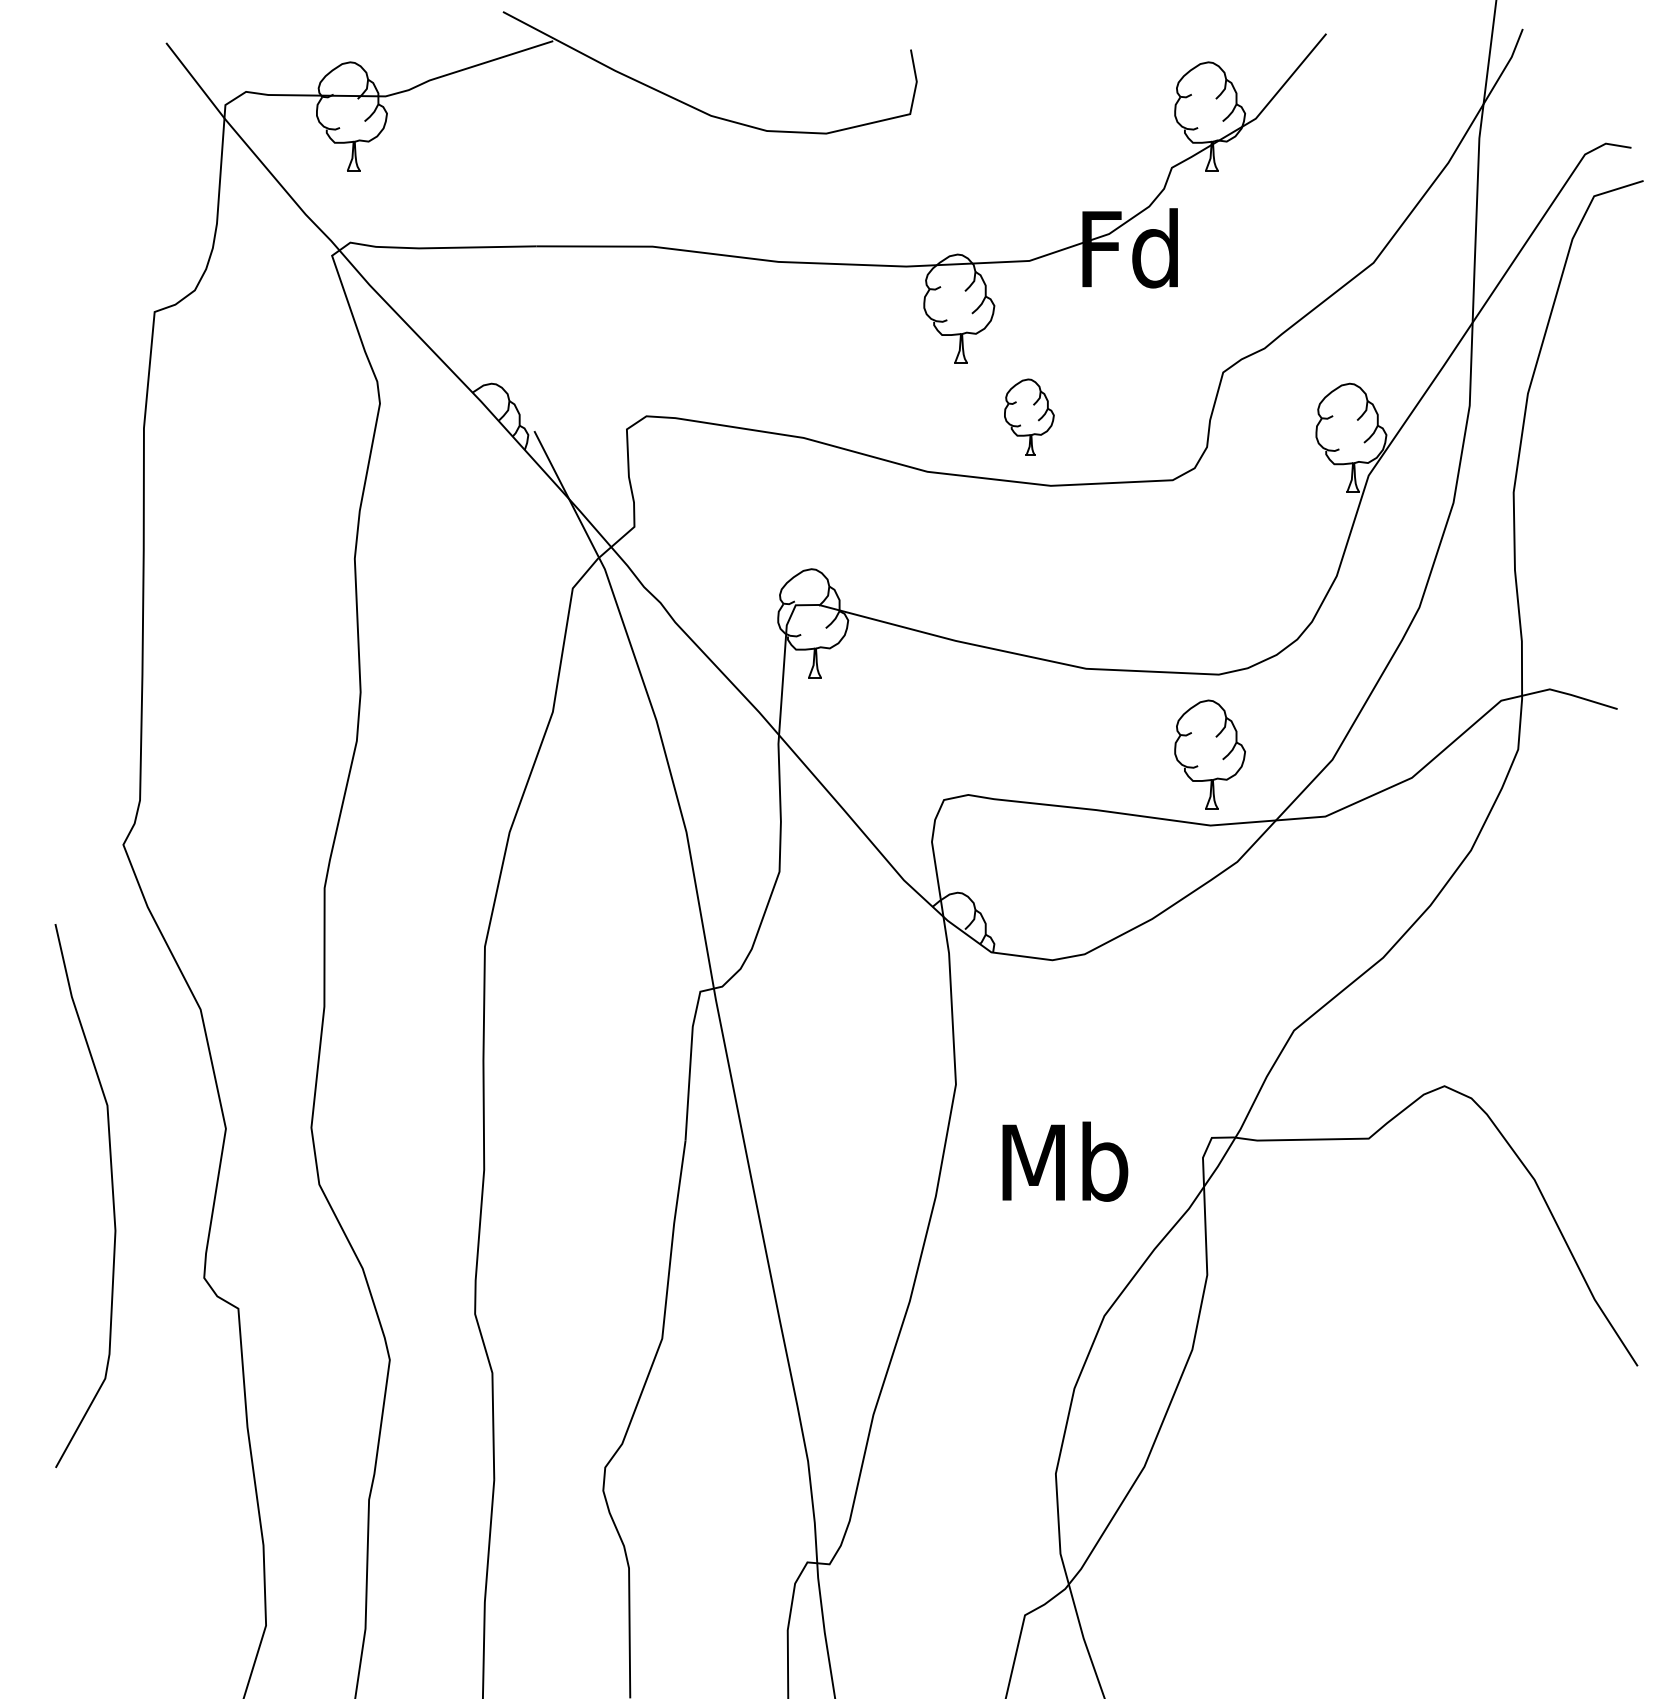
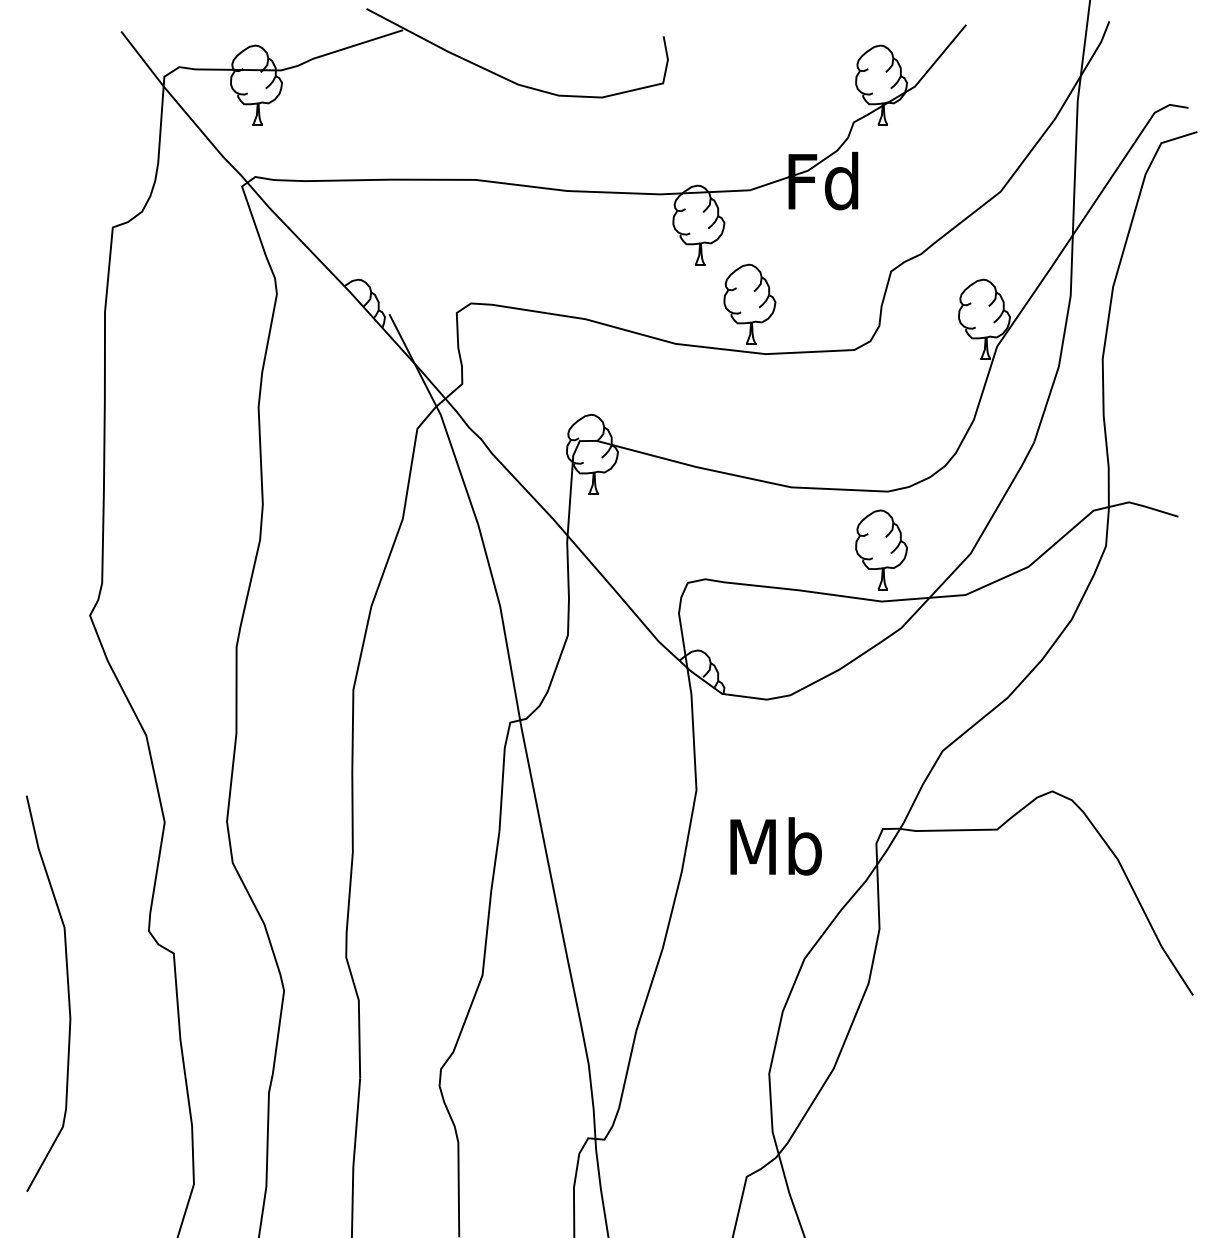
part: (1029, 417) -> (750, 304), size x1.43
curve: (111, 1189) -> (67, 989), moved

